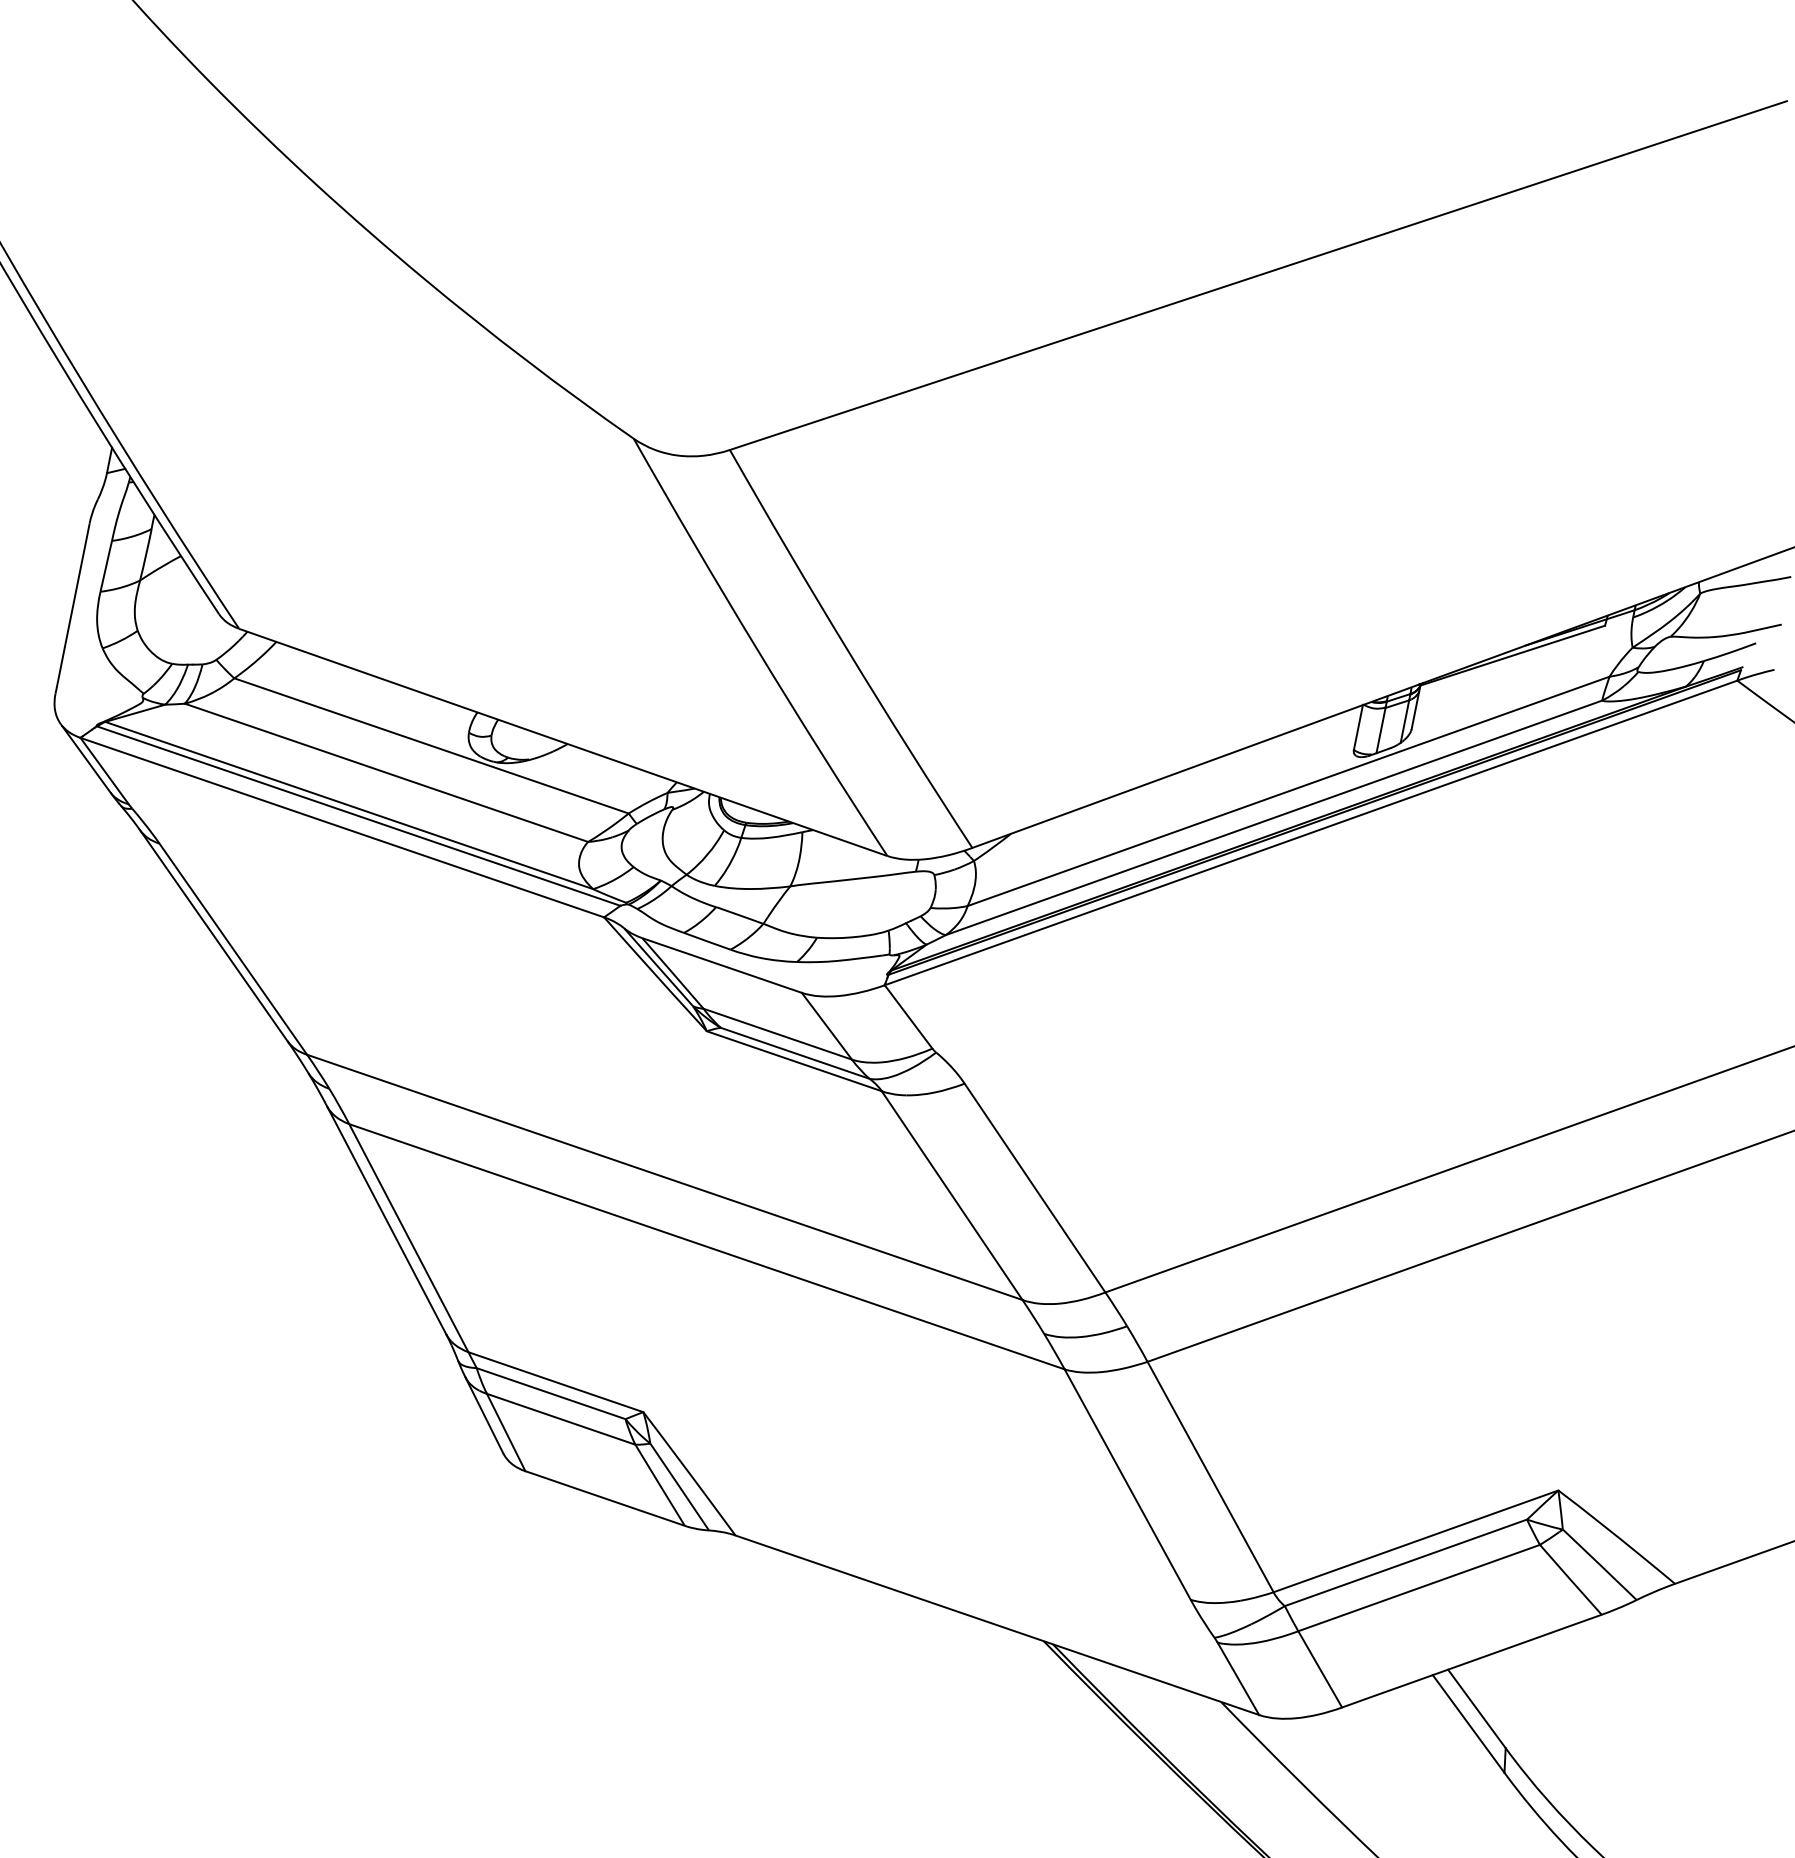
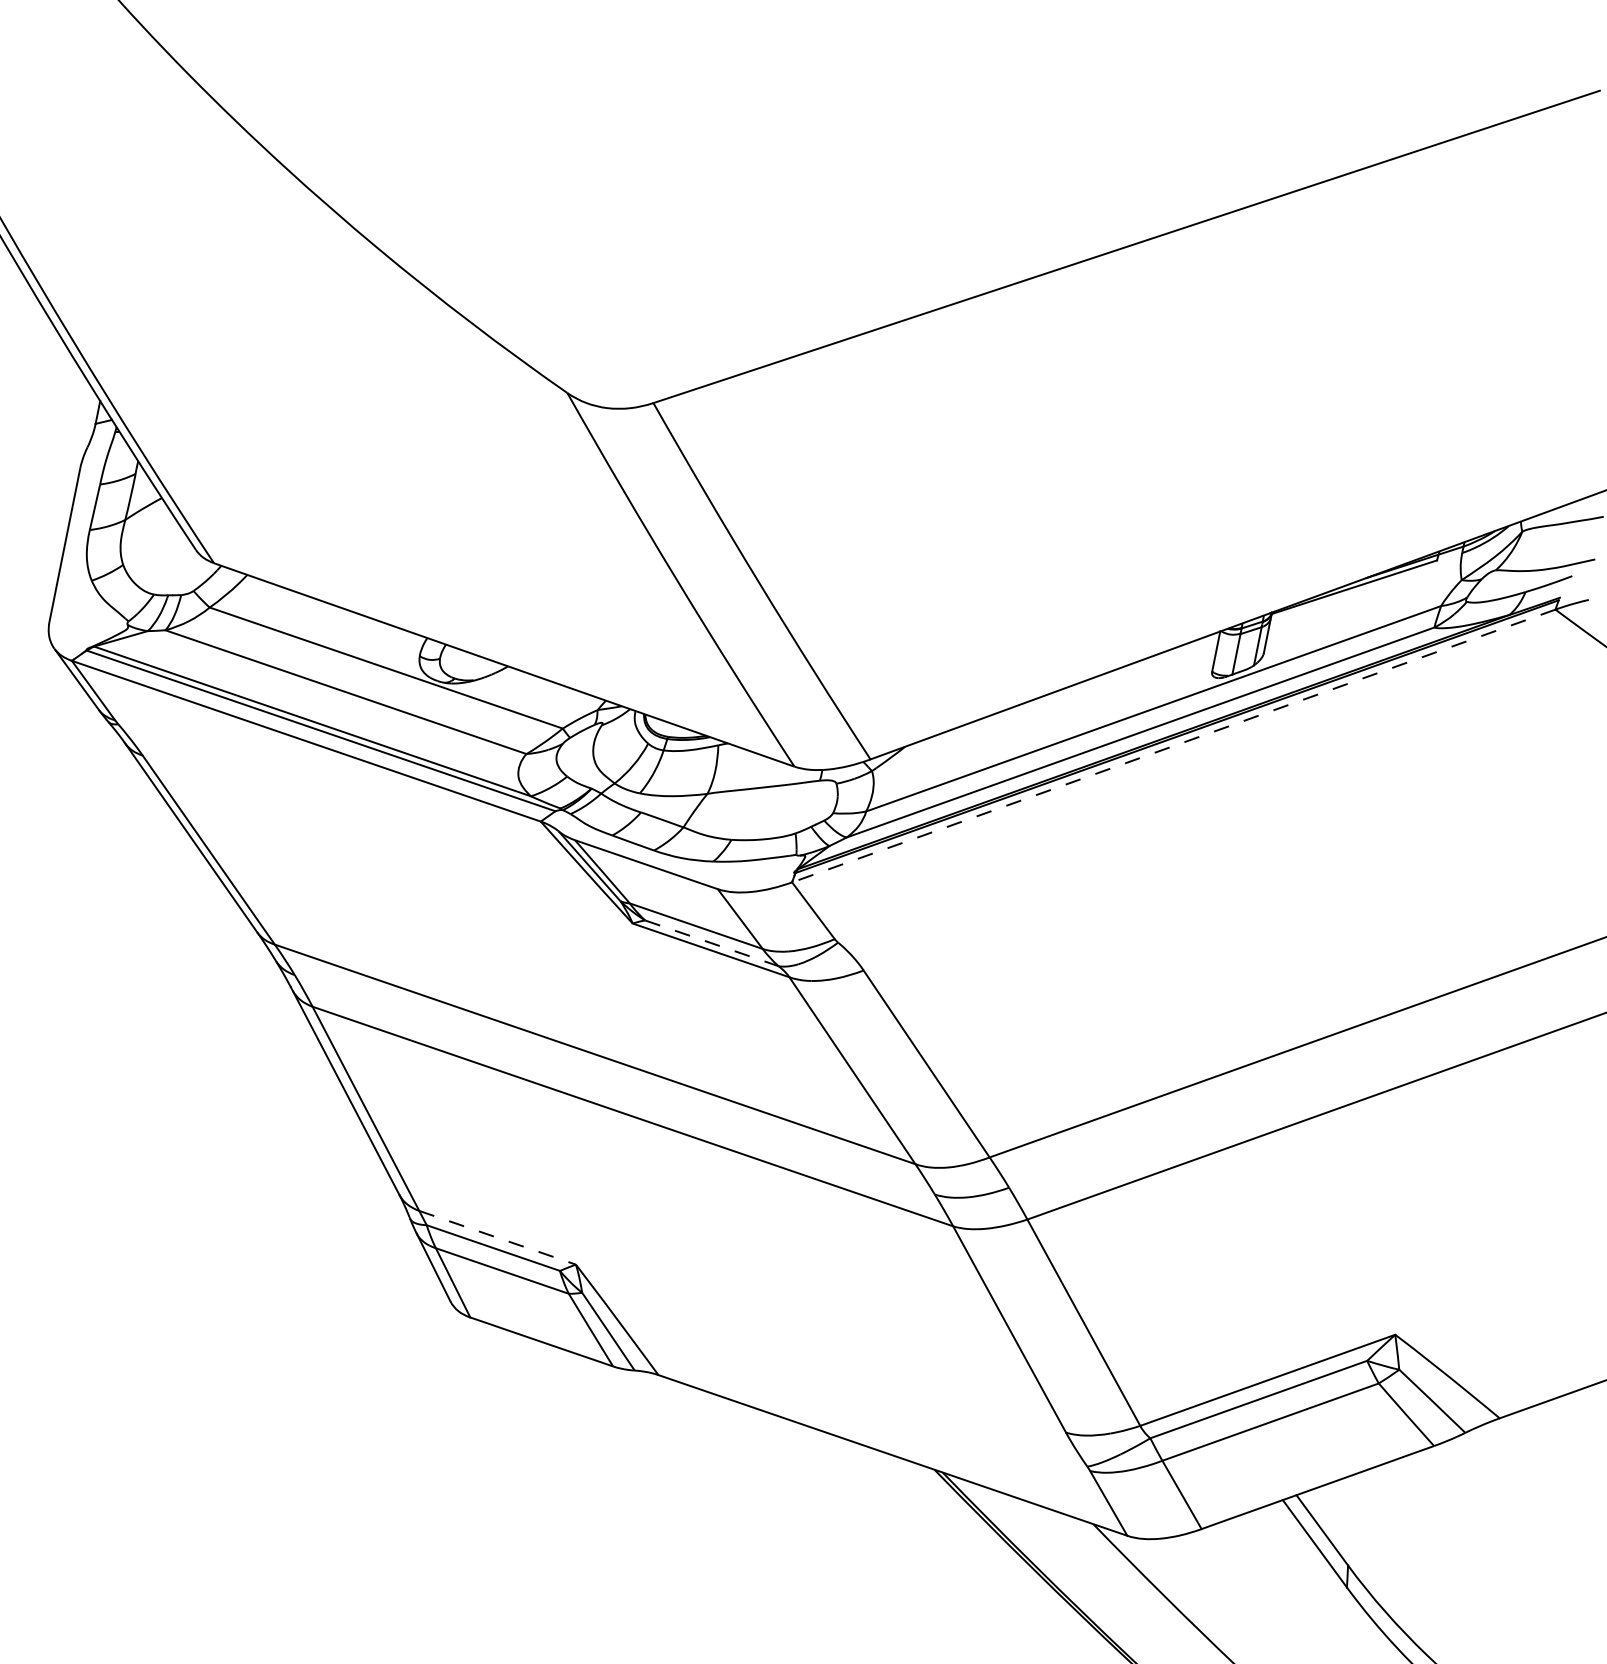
line: (1310, 833) -> (1173, 746), solid -> dashed
line: (795, 1053) -> (712, 943), solid -> dashed
line: (555, 1381) -> (497, 1237), solid -> dashed

